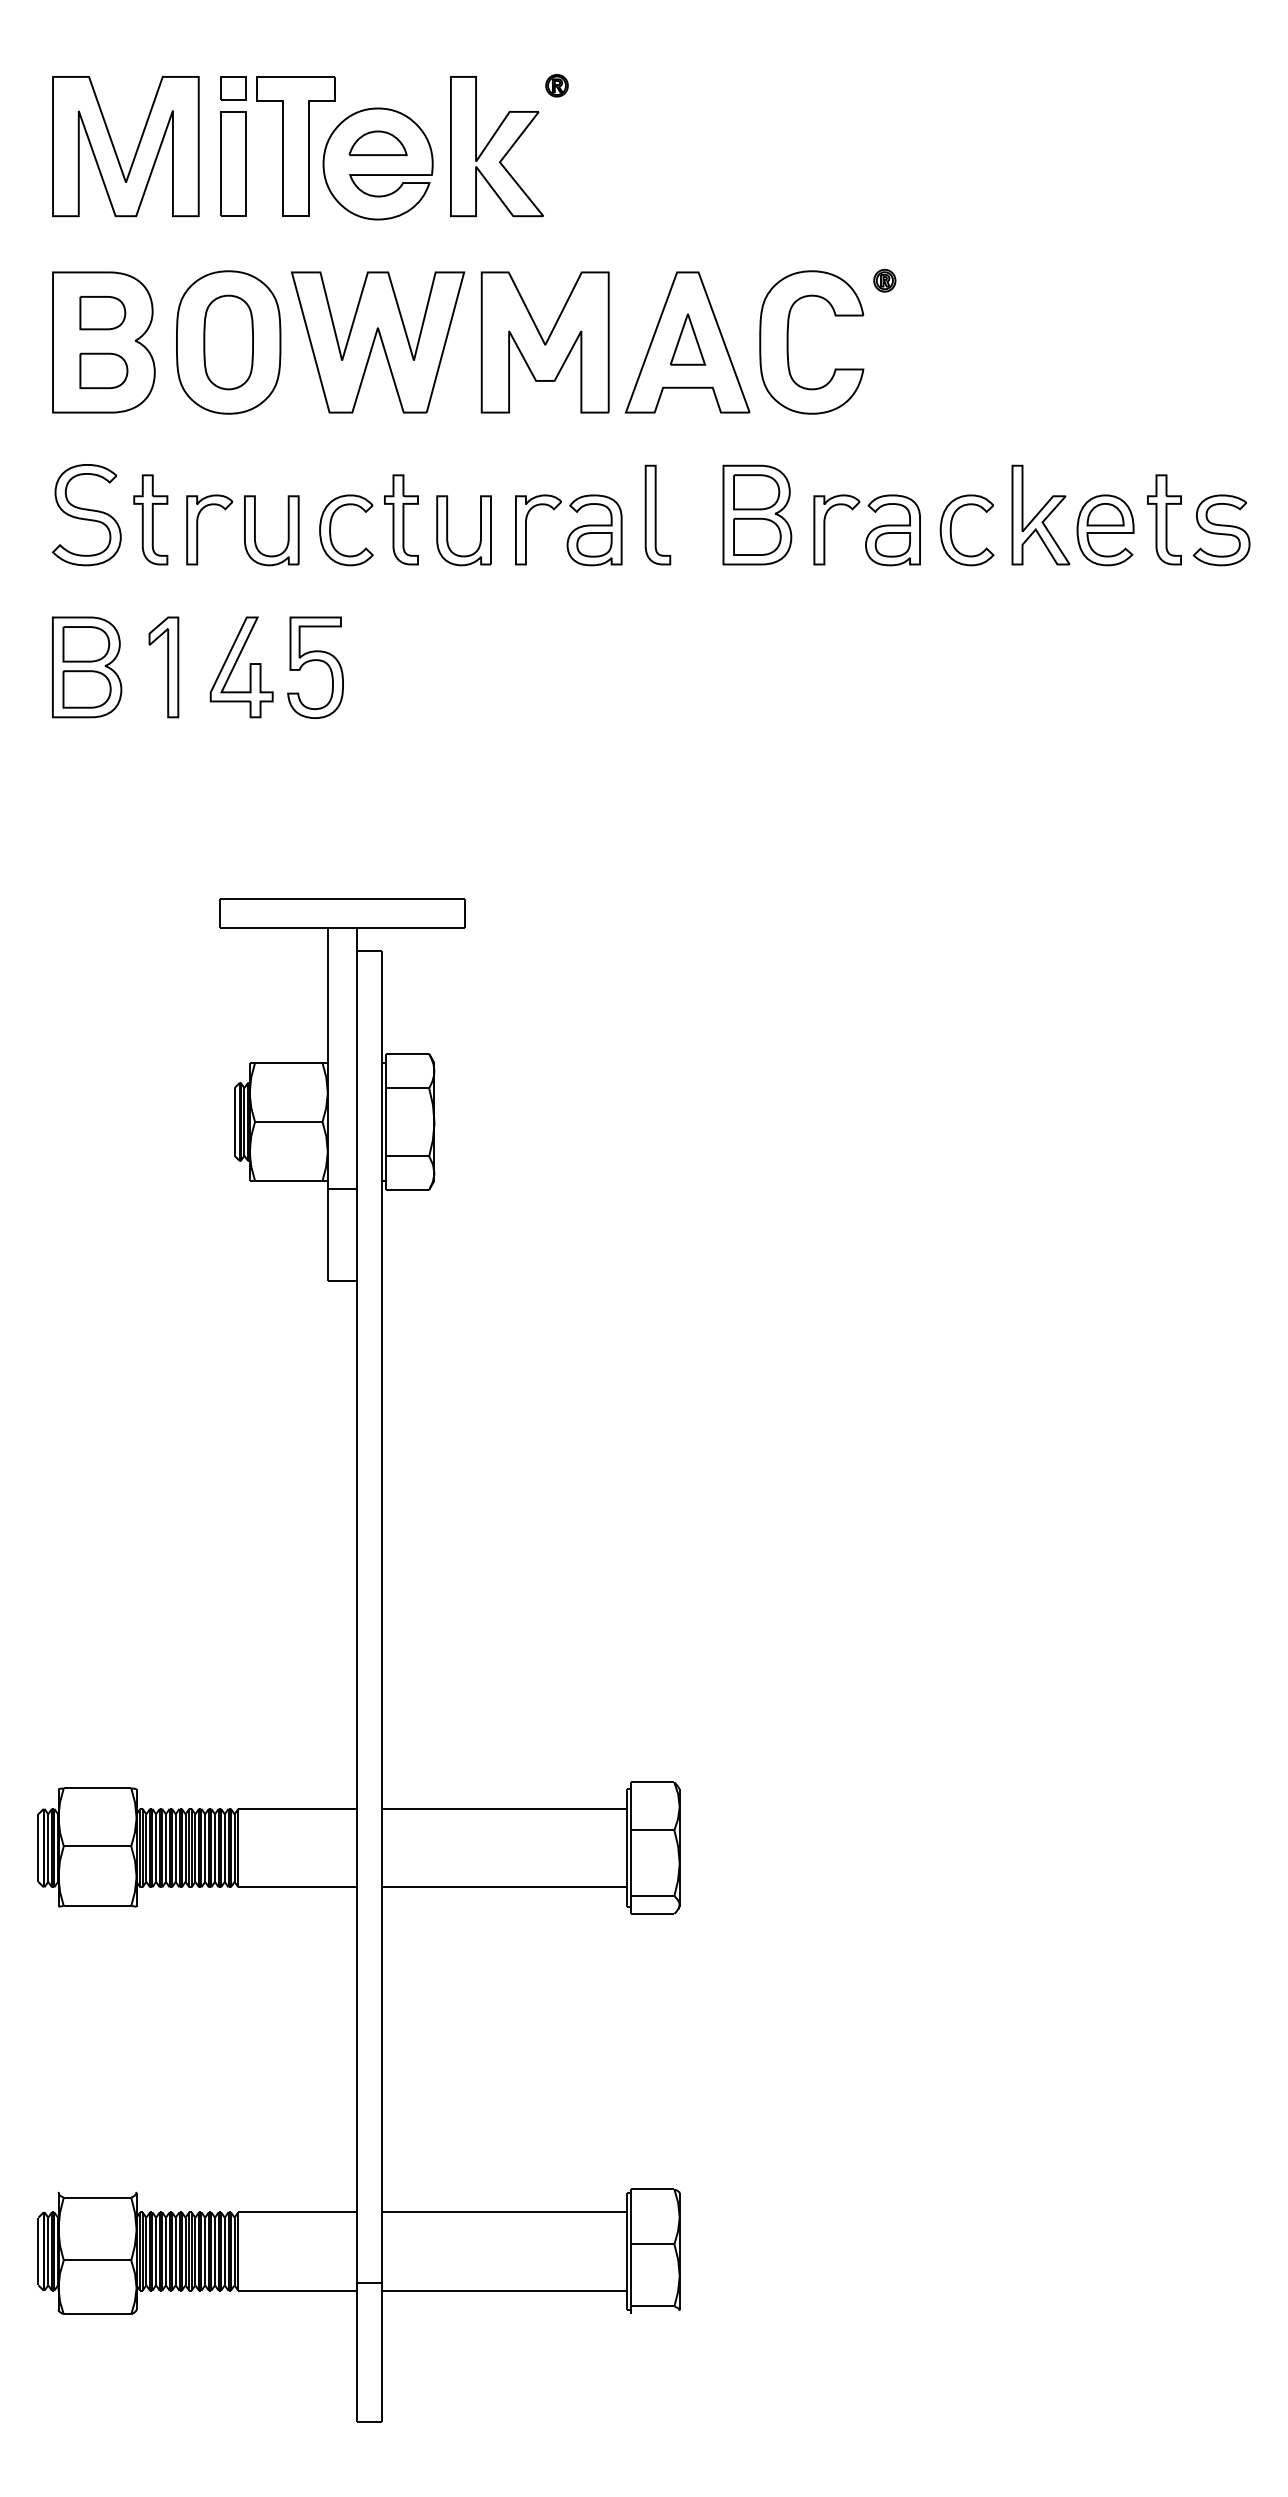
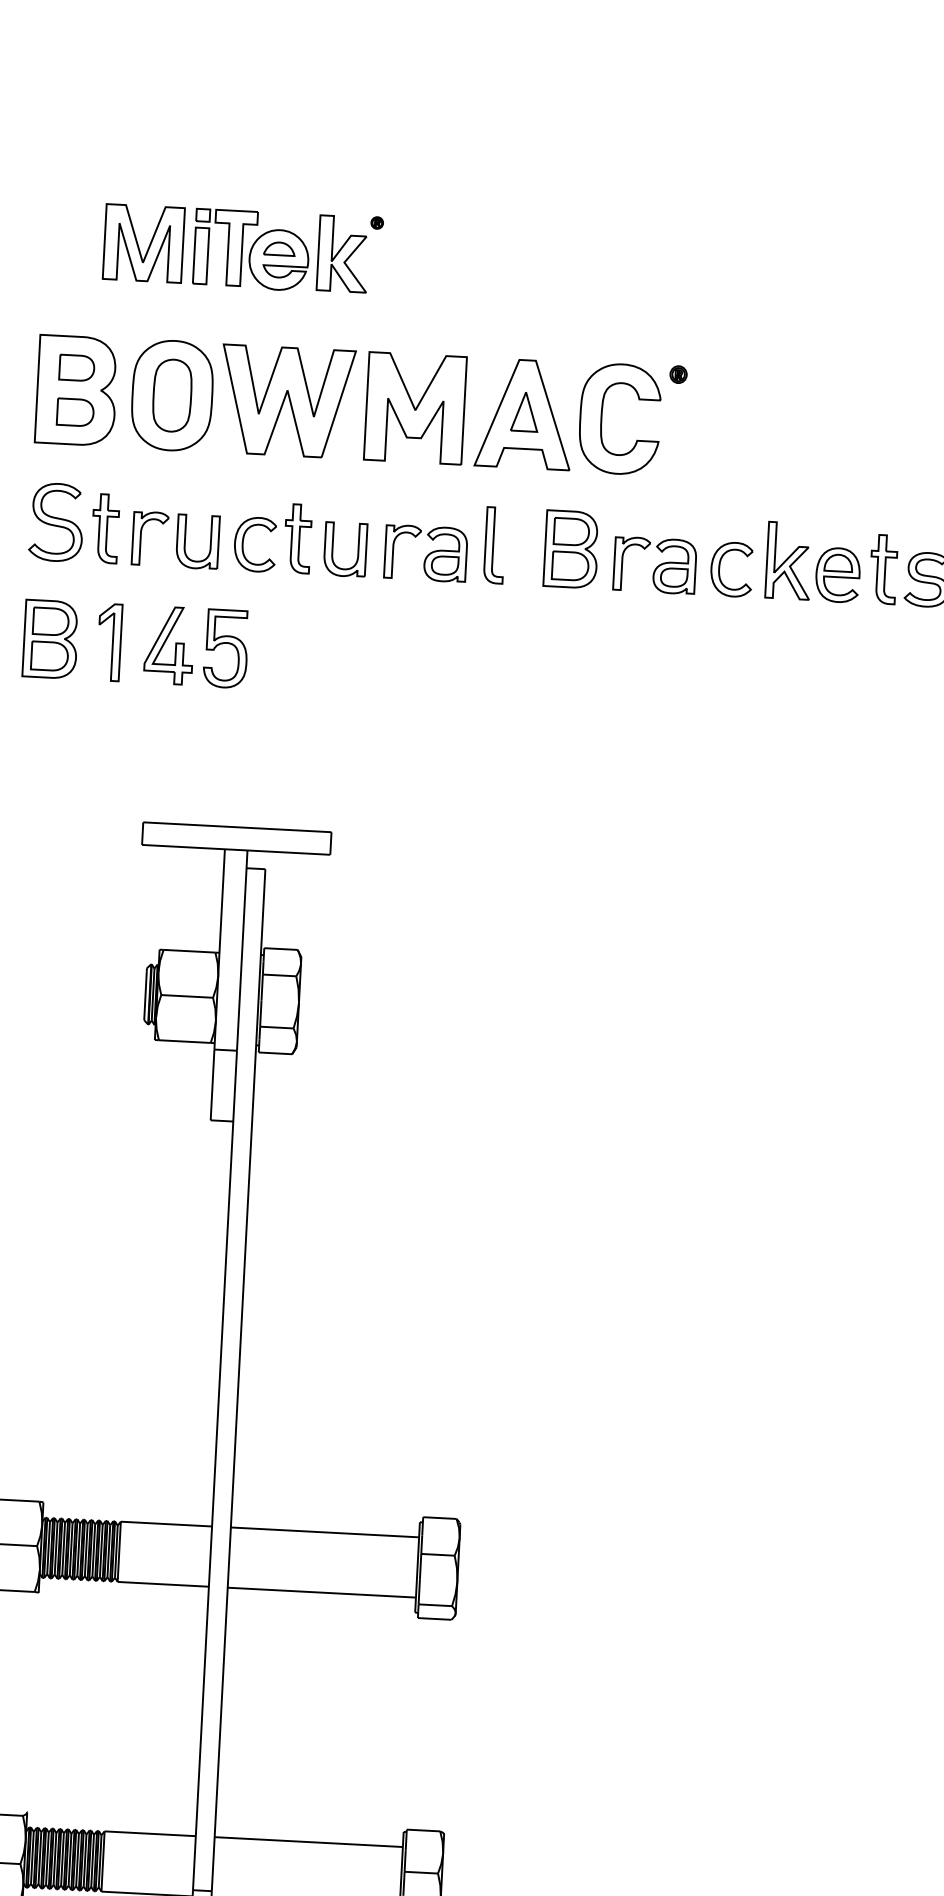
part: (310, 147) -> (243, 249), size x0.7

